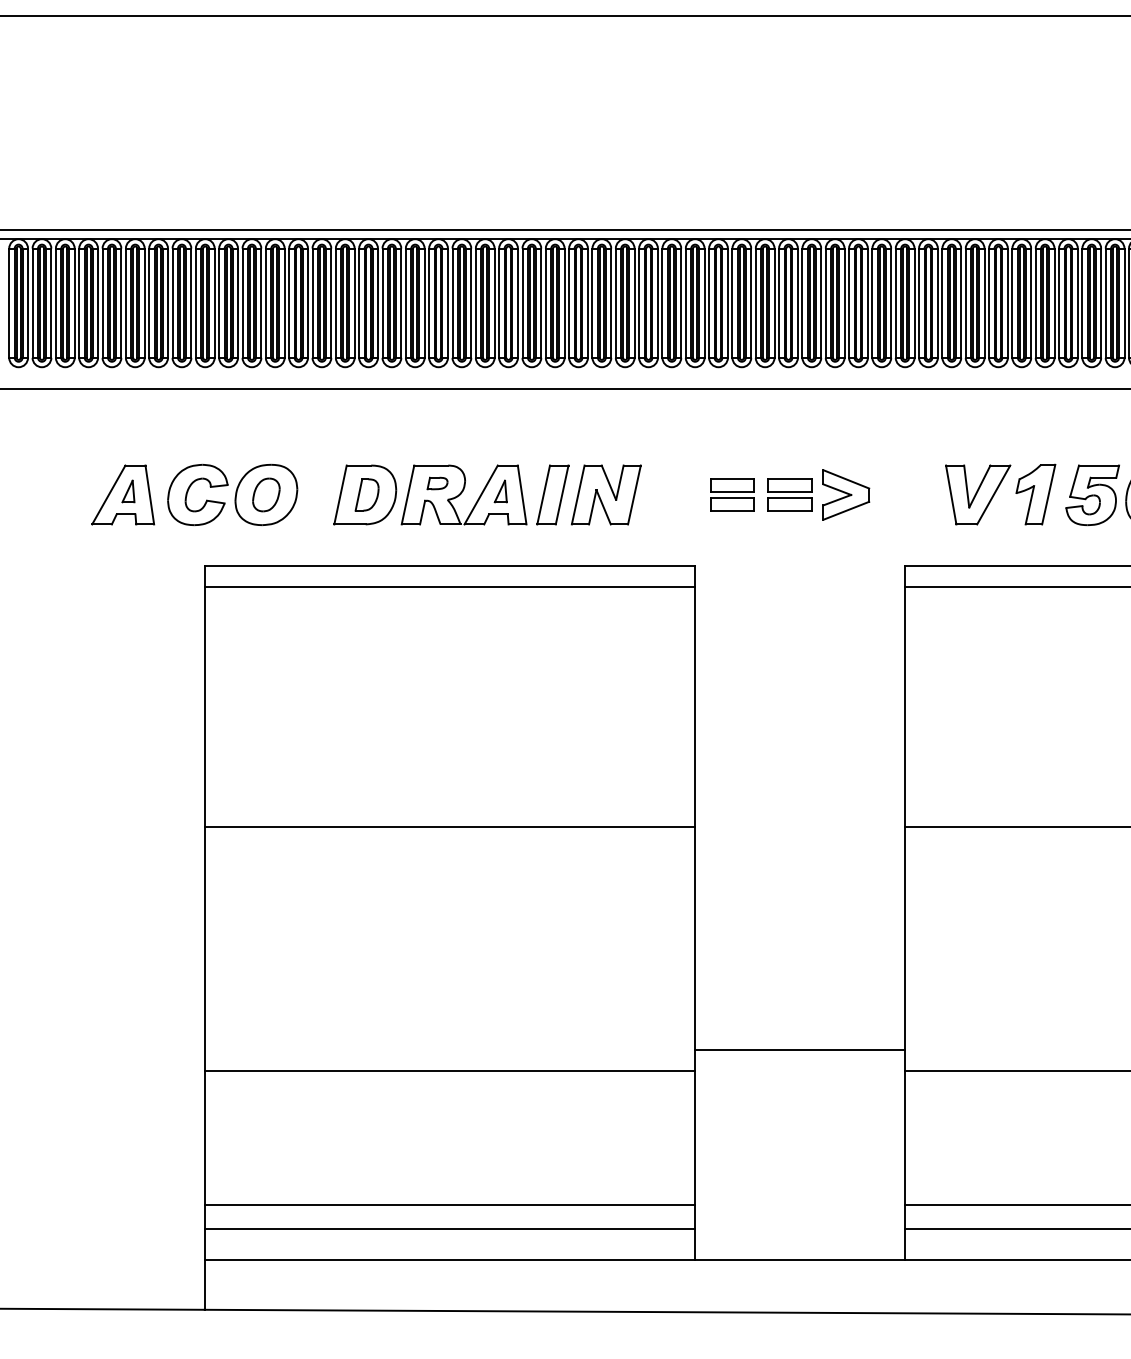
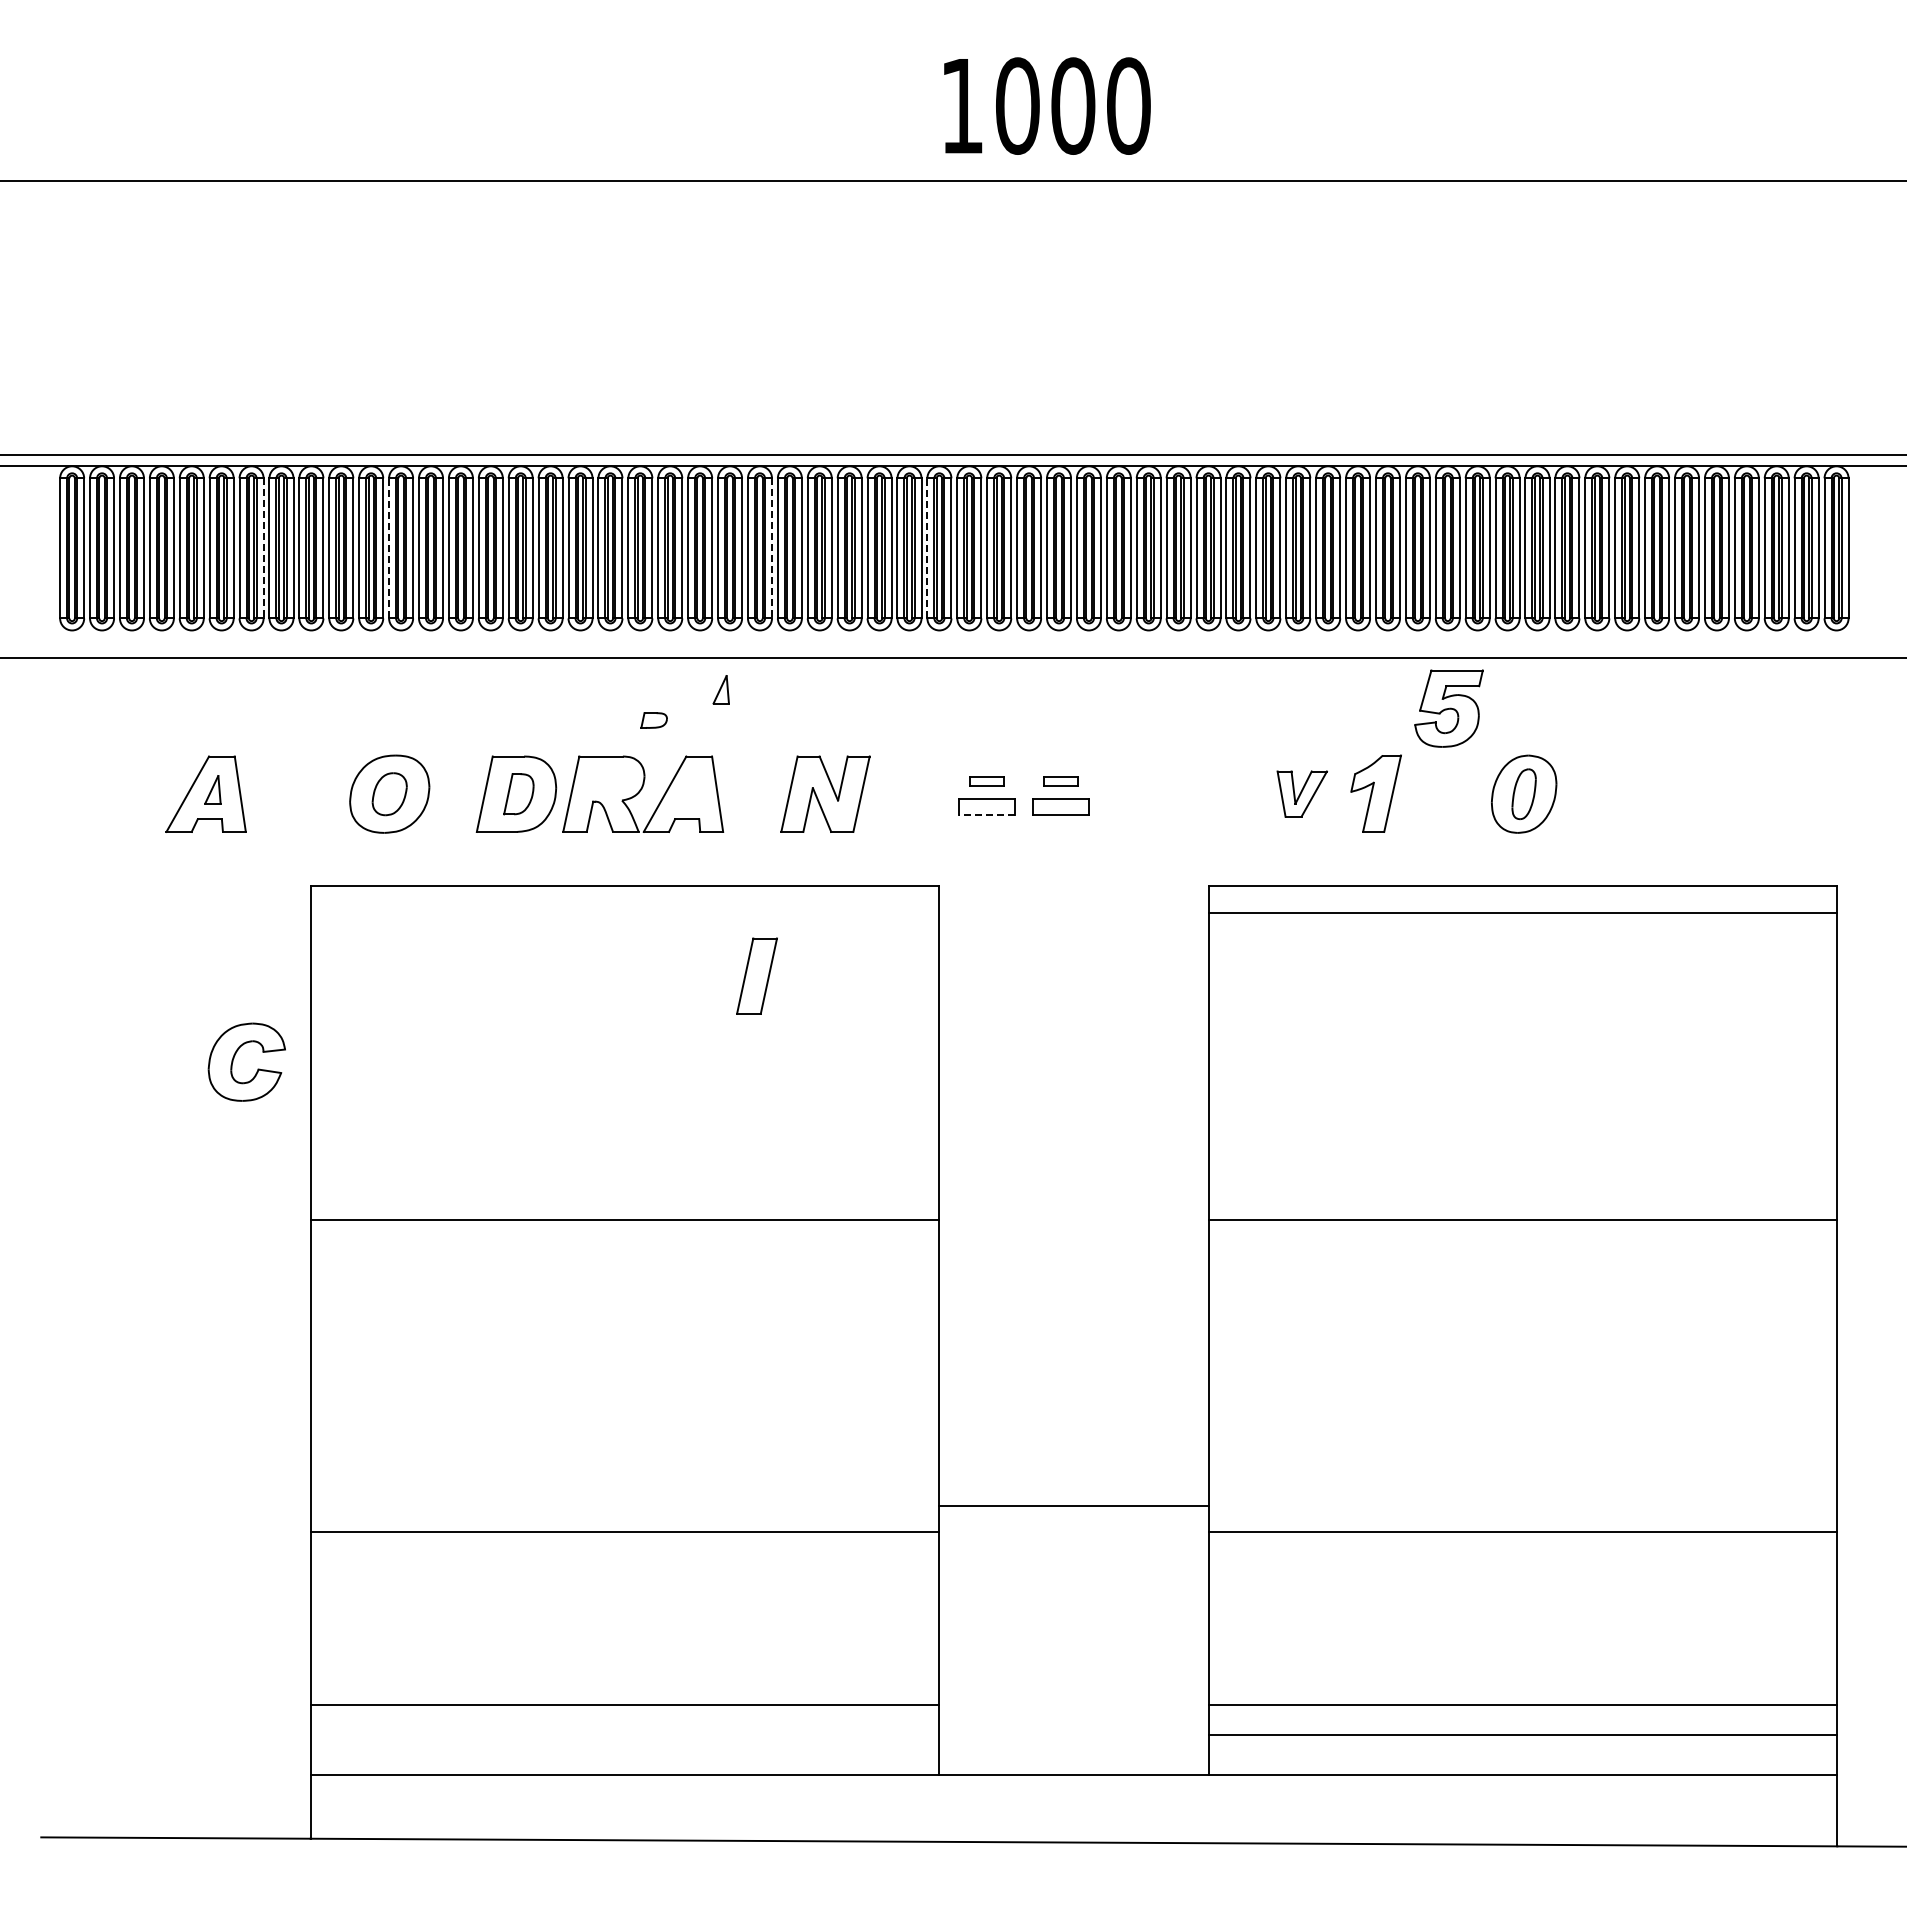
line: (266, 302) -> (389, 547), solid -> dashed
line: (685, 302) -> (927, 547), solid -> dashed
line: (167, 303) -> (263, 548), solid -> dashed
line: (564, 303) -> (772, 548), solid -> dashed
part: (437, 483) -> (653, 720), moved
part: (731, 485) -> (986, 781), size x0.6
part: (789, 485) -> (1060, 781), size x0.6
part: (500, 491) -> (720, 689), moved
part: (188, 492) -> (234, 1058), moved
part: (552, 494) -> (756, 975), moved
part: (978, 494) -> (1302, 793), size x0.6
part: (845, 495) -> (1132, 794), removed
part: (1092, 495) -> (1448, 708), moved
line: (732, 511) -> (987, 815), solid -> dashed
line: (449, 587) -> (624, 912), removed
line: (449, 1229) -> (624, 1735), removed

